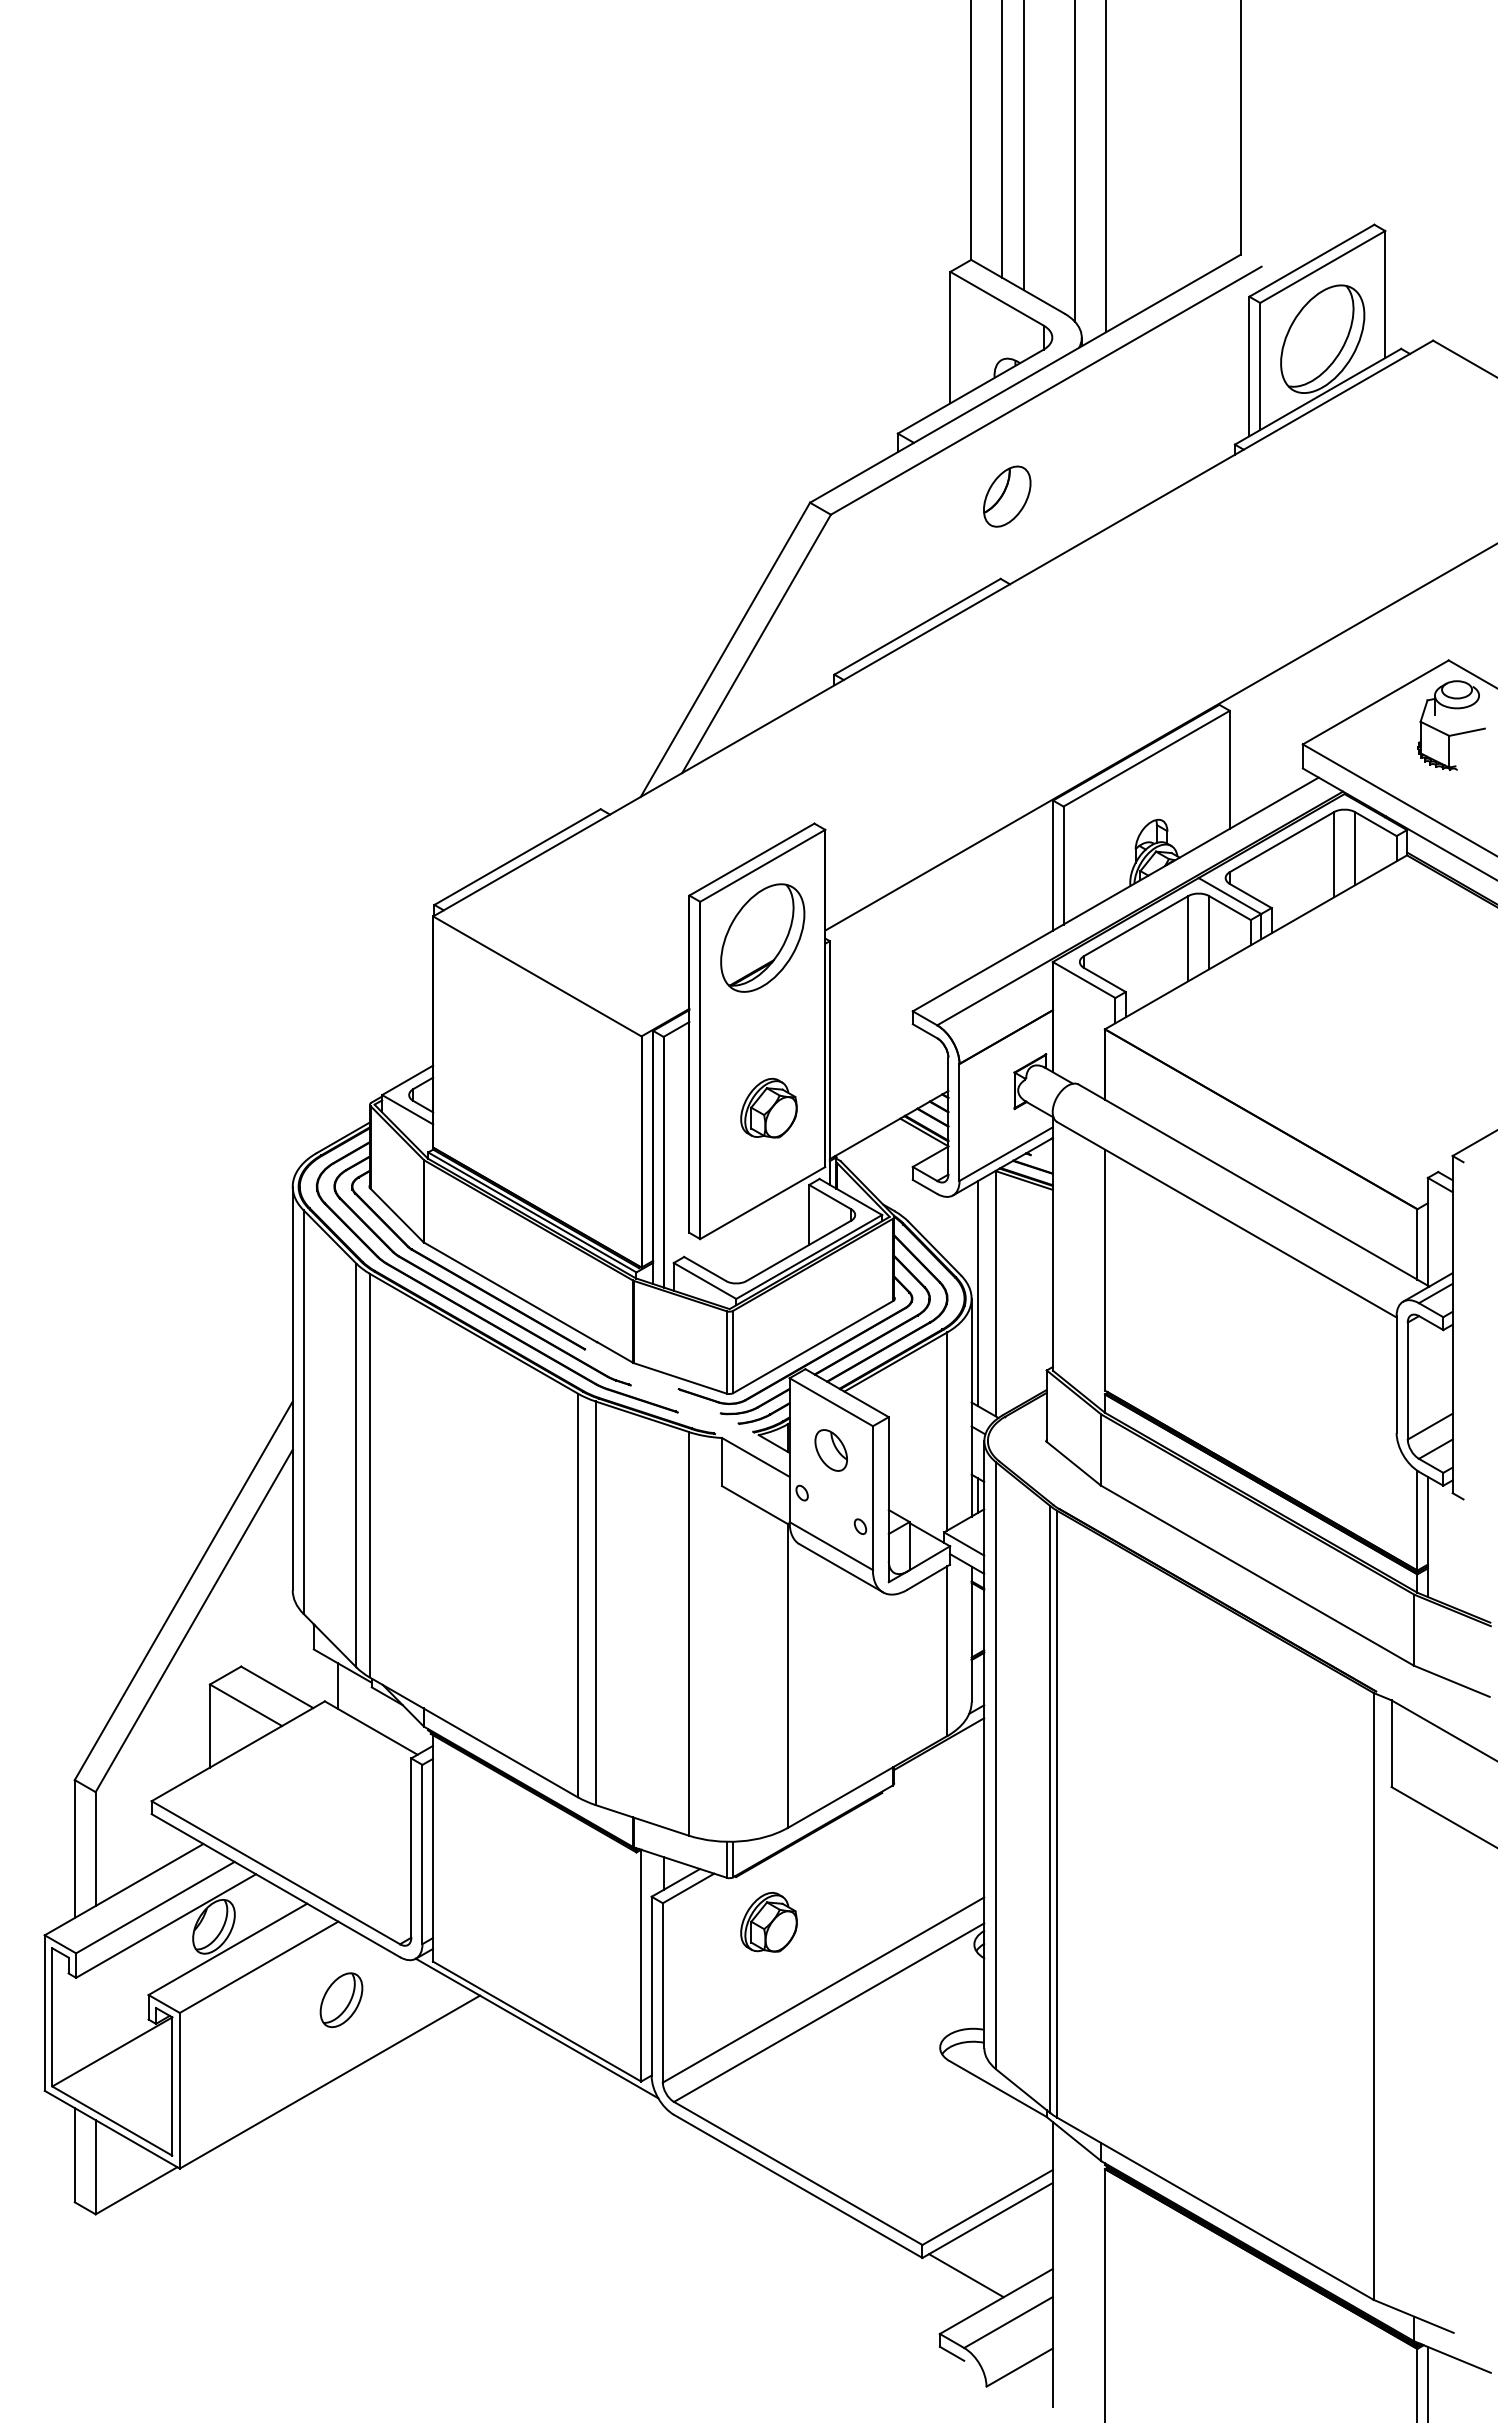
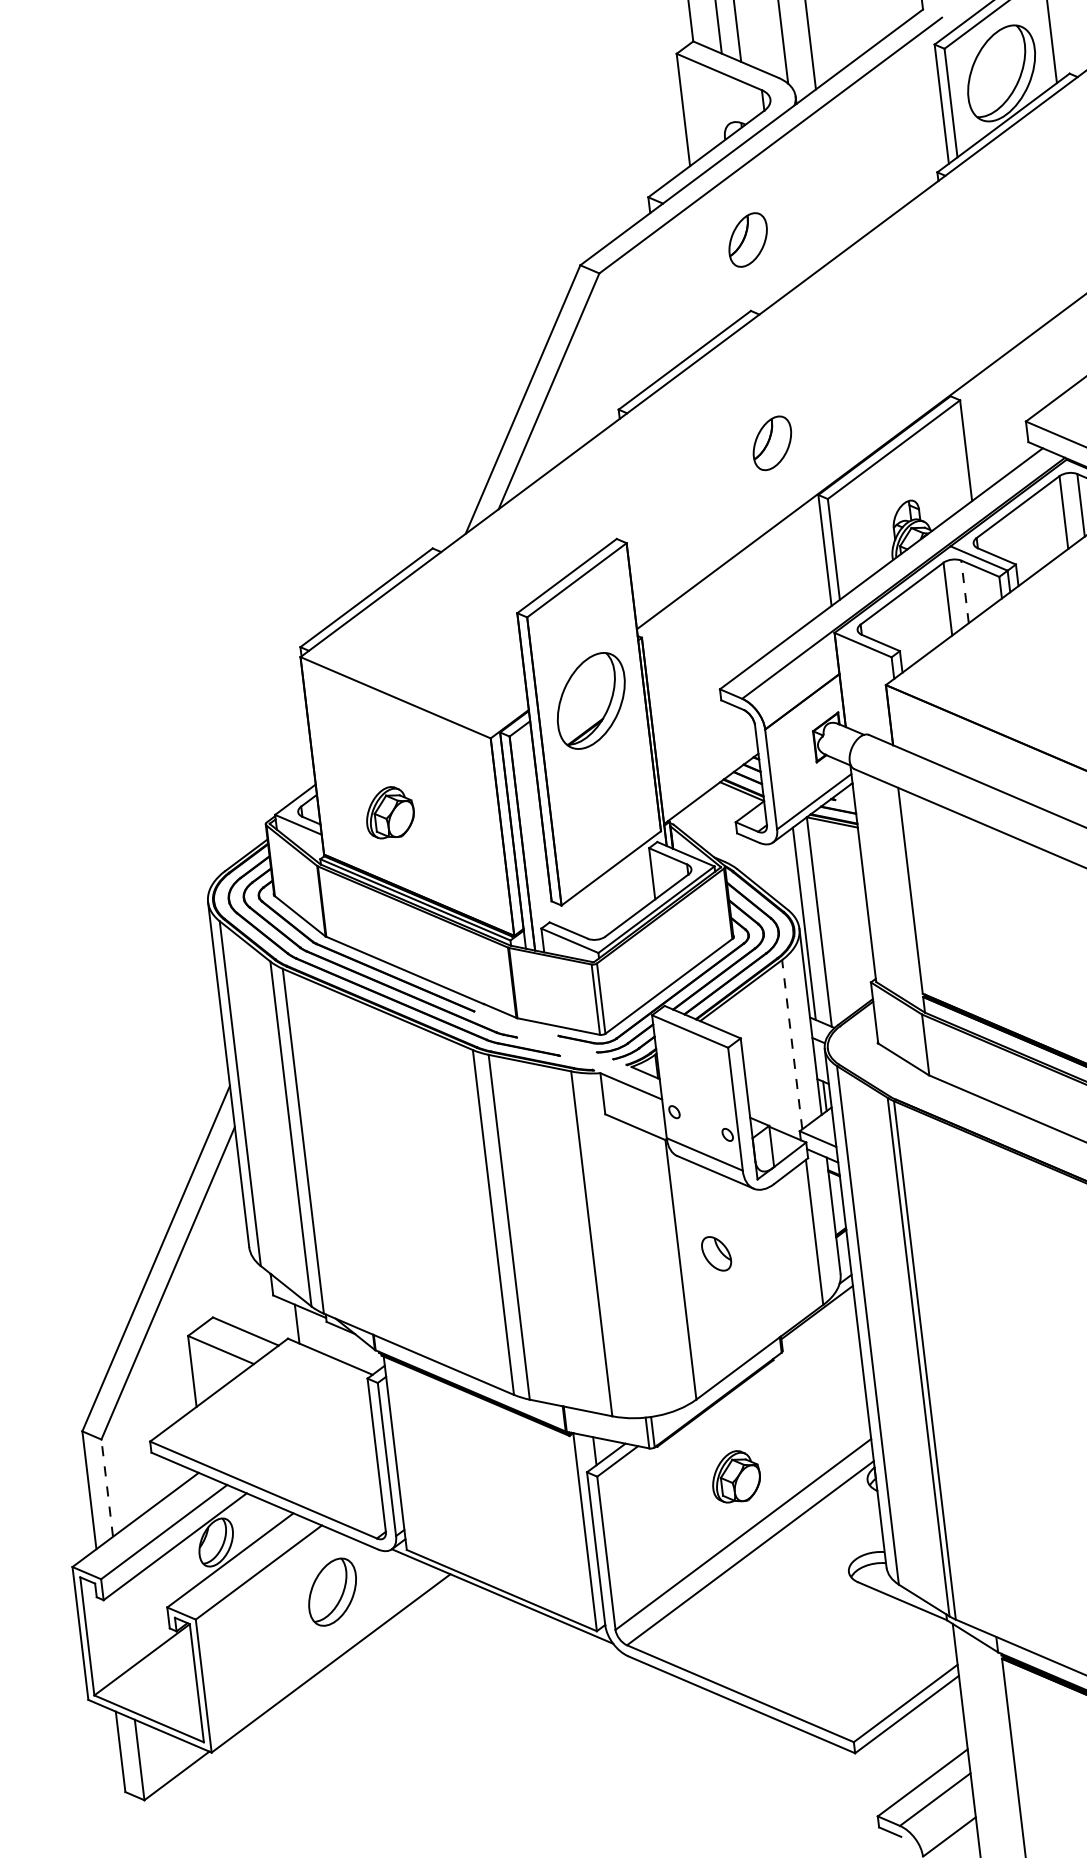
part: (1007, 734) -> (772, 443), added
line: (1209, 932) -> (965, 591), solid -> dashed
part: (762, 937) -> (591, 700), moved
part: (768, 1107) -> (389, 812), moved
line: (947, 1430) -> (792, 1043), solid -> dashed
part: (830, 1450) -> (715, 1253), moved
line: (95, 1849) -> (107, 1488), solid -> dashed
part: (768, 1921) -> (735, 1476), moved
part: (341, 2000) -> (332, 1592), size x1.4
line: (966, 2275) -> (894, 1763), removed

